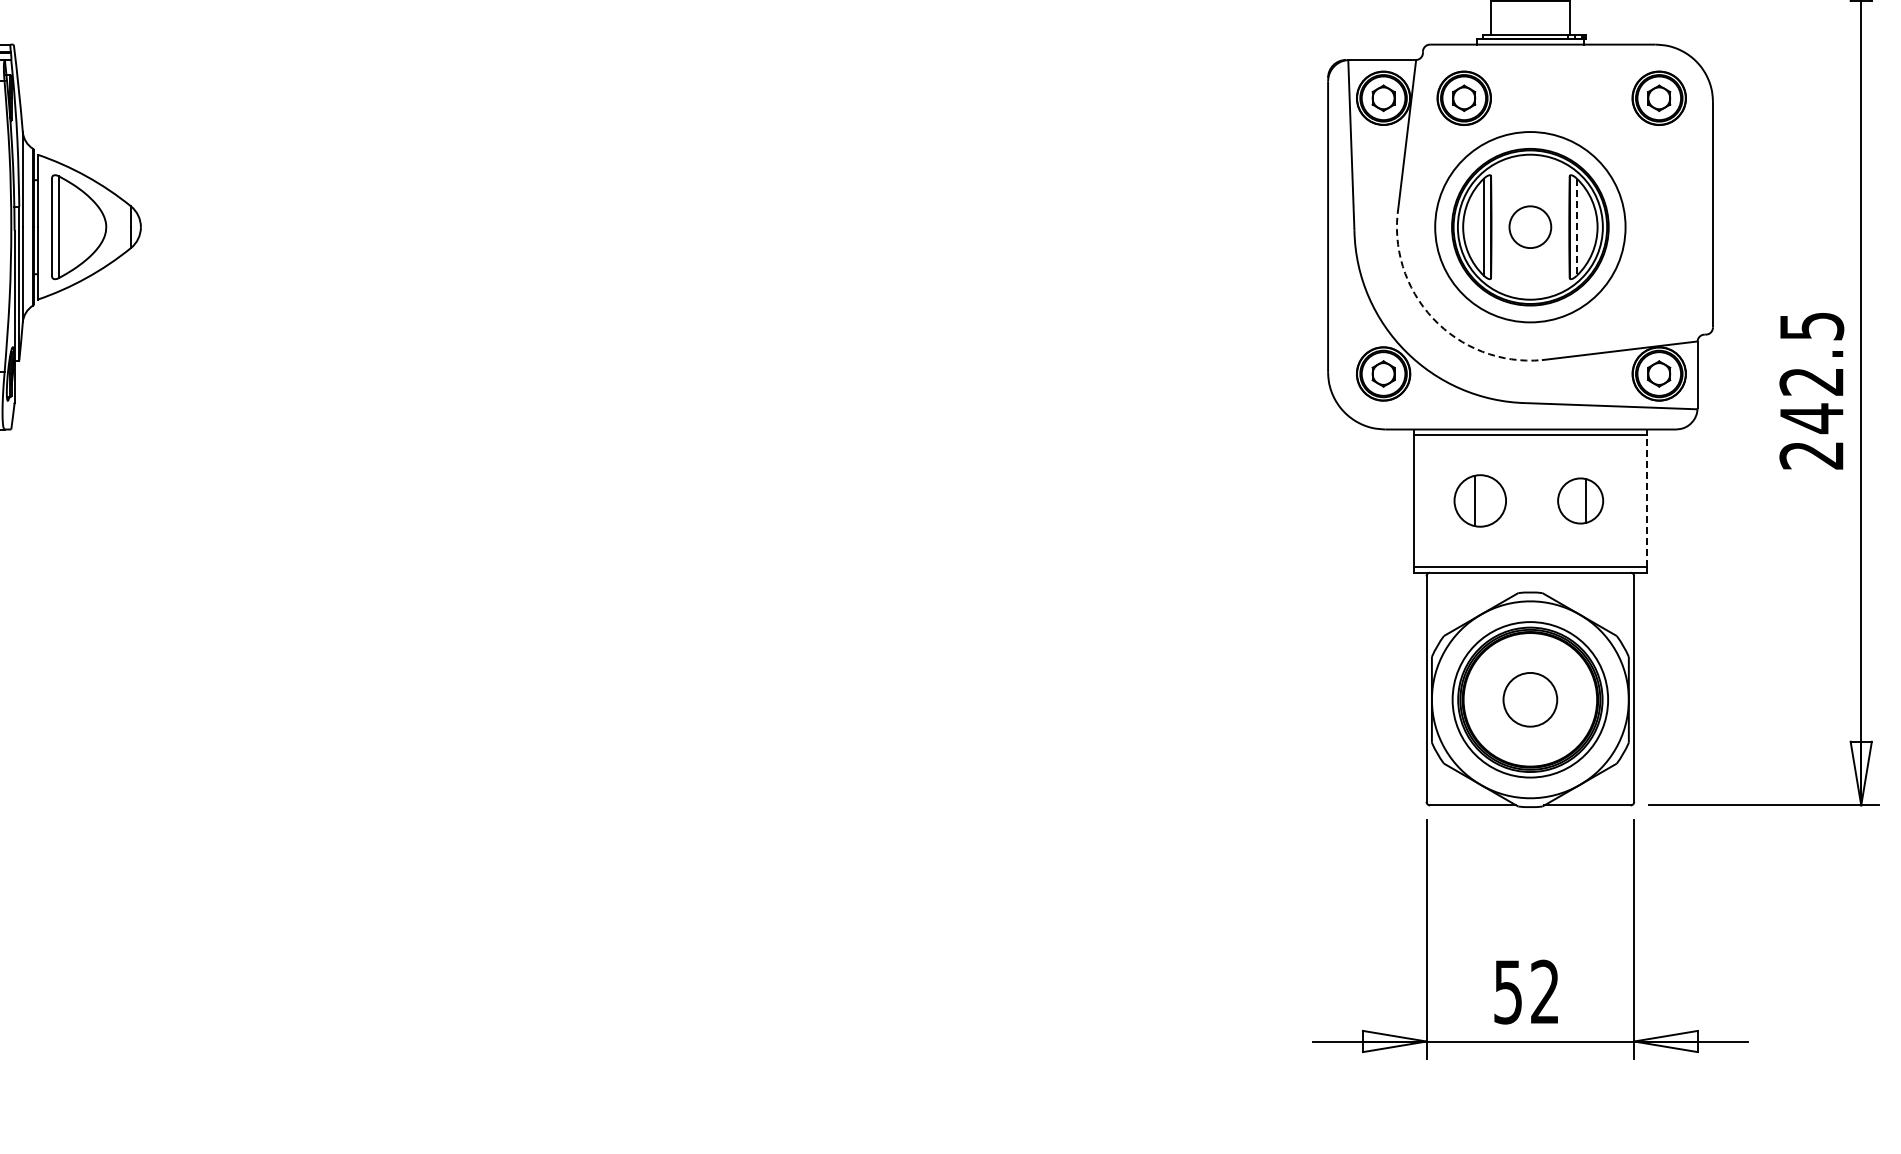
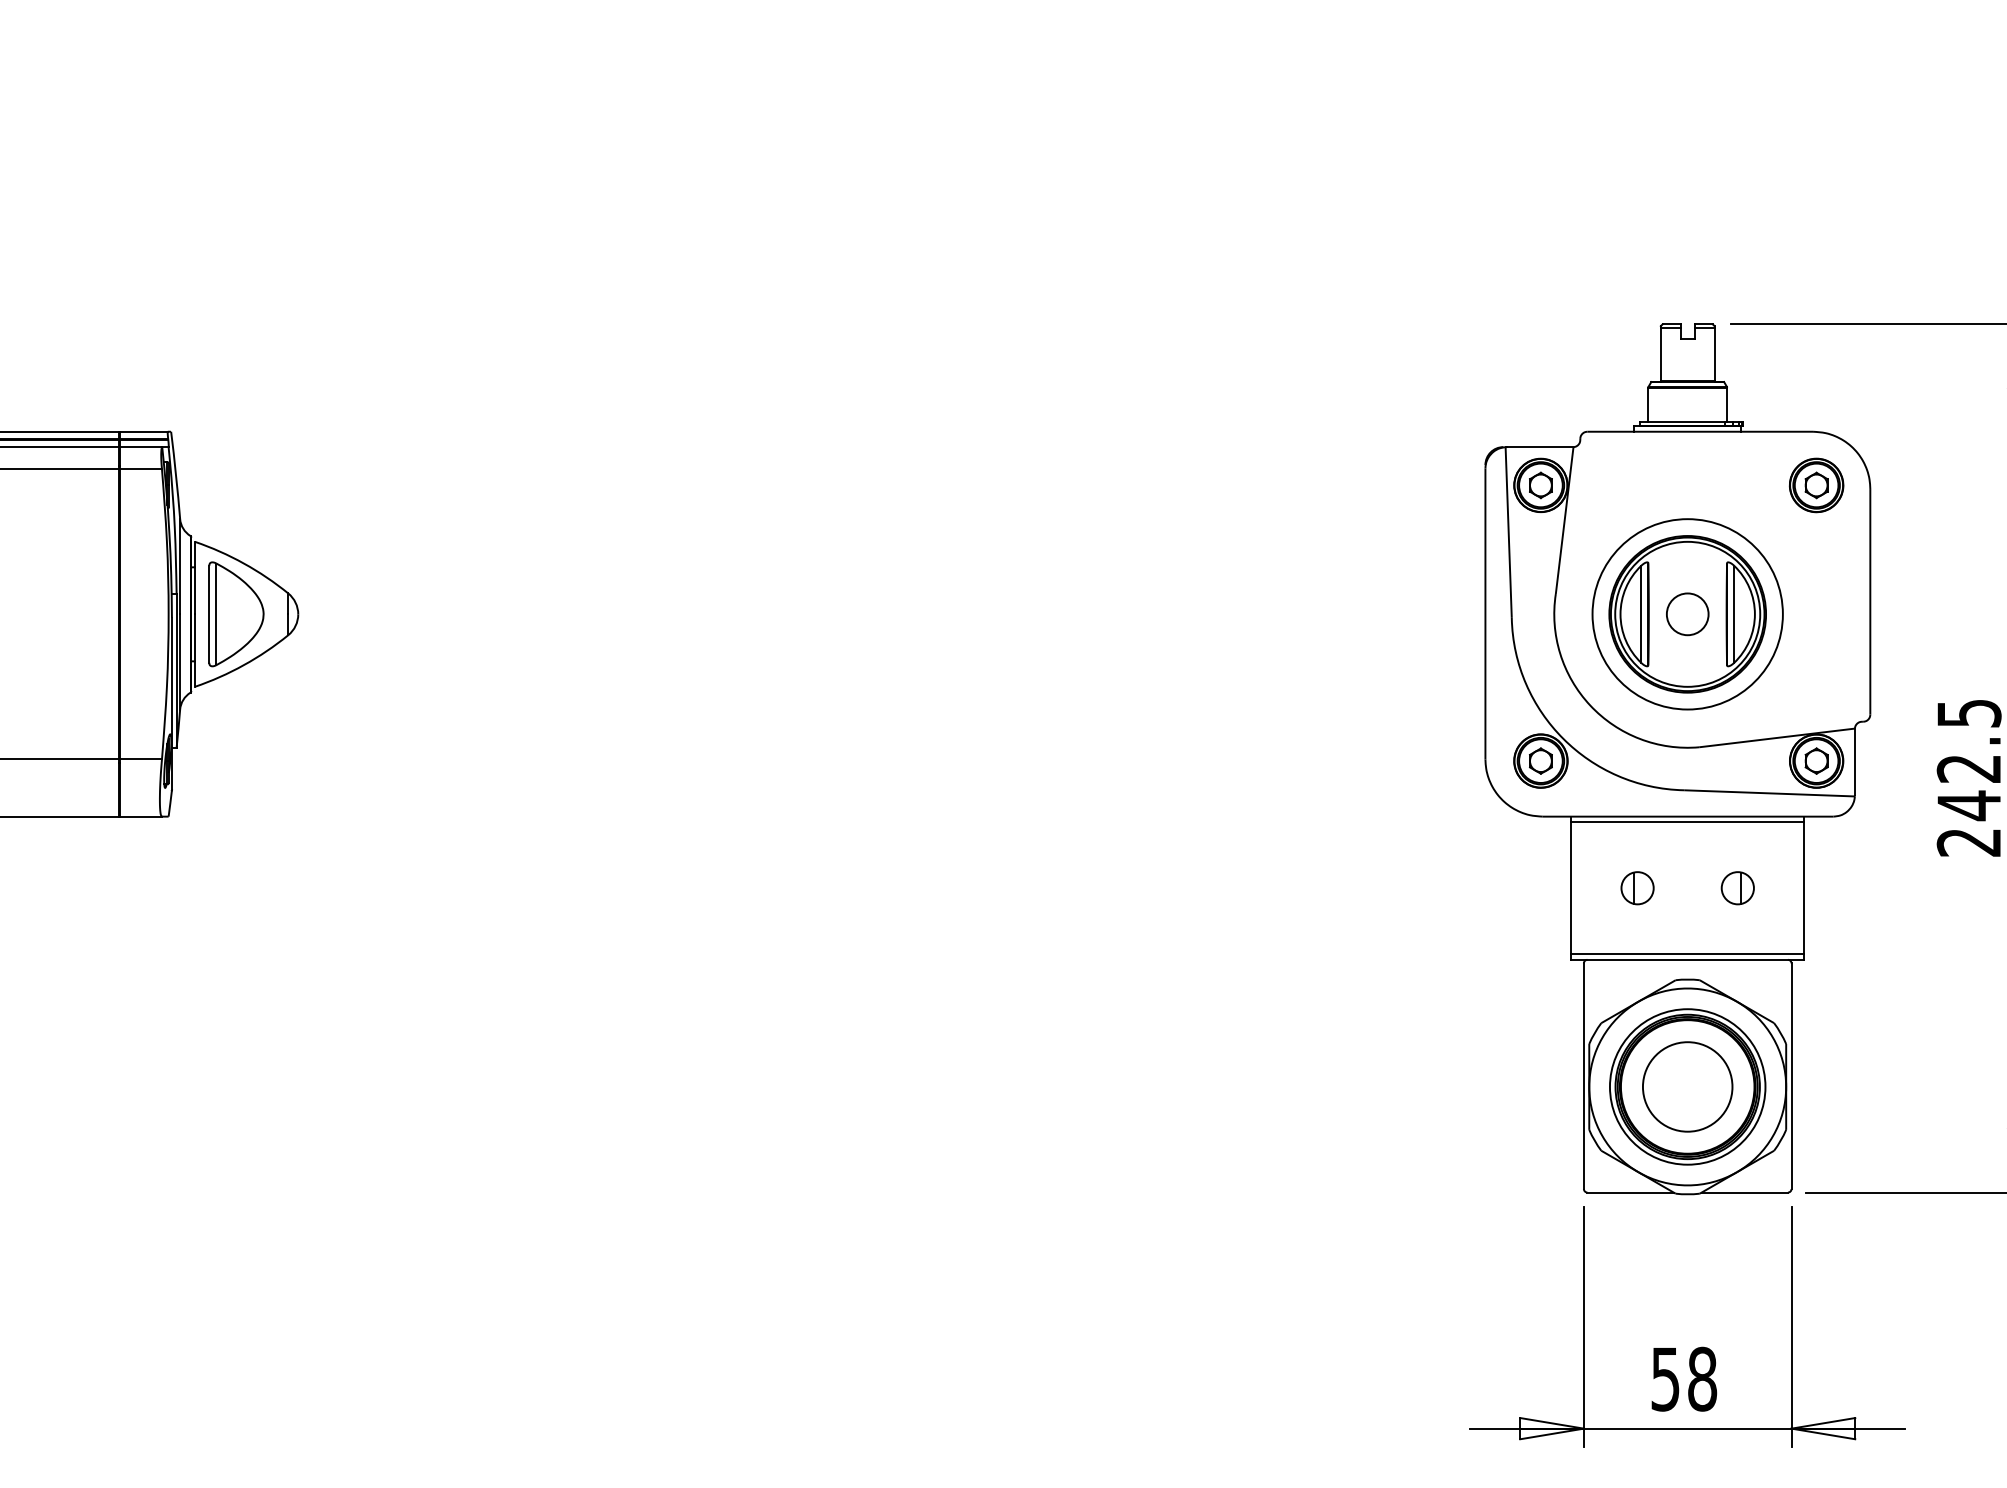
part: (1464, 98) -> (1621, 485), removed
line: (1577, 227) -> (1734, 614), dashed -> solid
arc: (1433, 318) -> (1590, 705), dashed -> solid
line: (1647, 500) -> (1804, 887), dashed -> solid
part: (1480, 501) -> (1637, 888), size x0.62
part: (1580, 501) -> (1737, 888), size x0.71
circle: (1530, 699) -> (1687, 1086), size x1.67
text: (1545, 991) -> (1702, 1378), 52 -> 58

